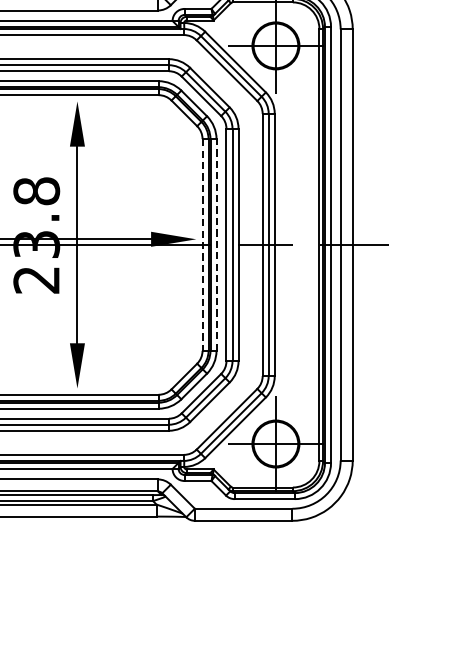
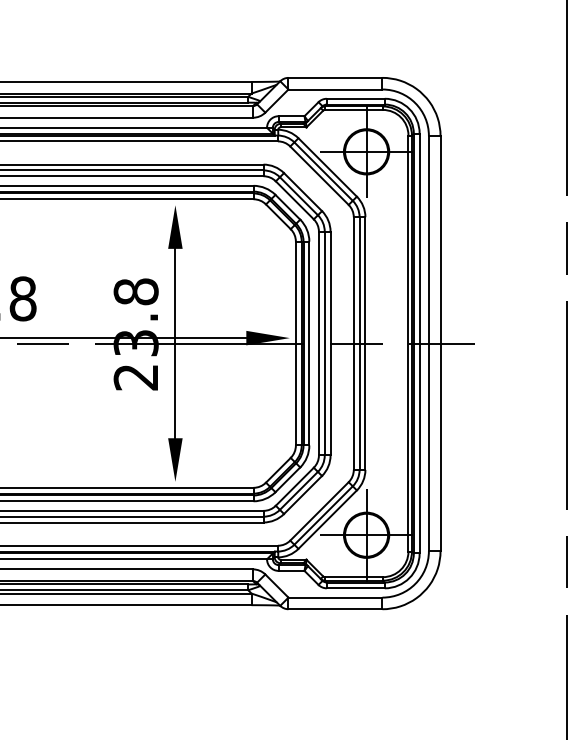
line: (202, 244) -> (295, 343), dashed -> solid
line: (216, 244) -> (309, 343), dashed -> solid

